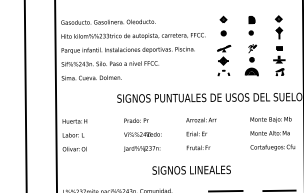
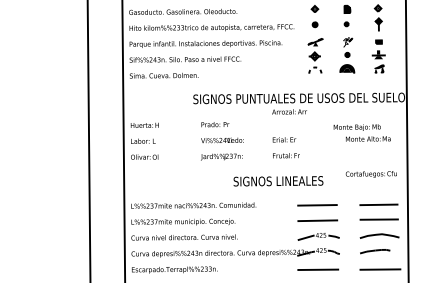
text: (201, 119) -> (289, 111), moved
text: (270, 119) -> (356, 127), moved
text: (272, 147) -> (370, 174), moved

